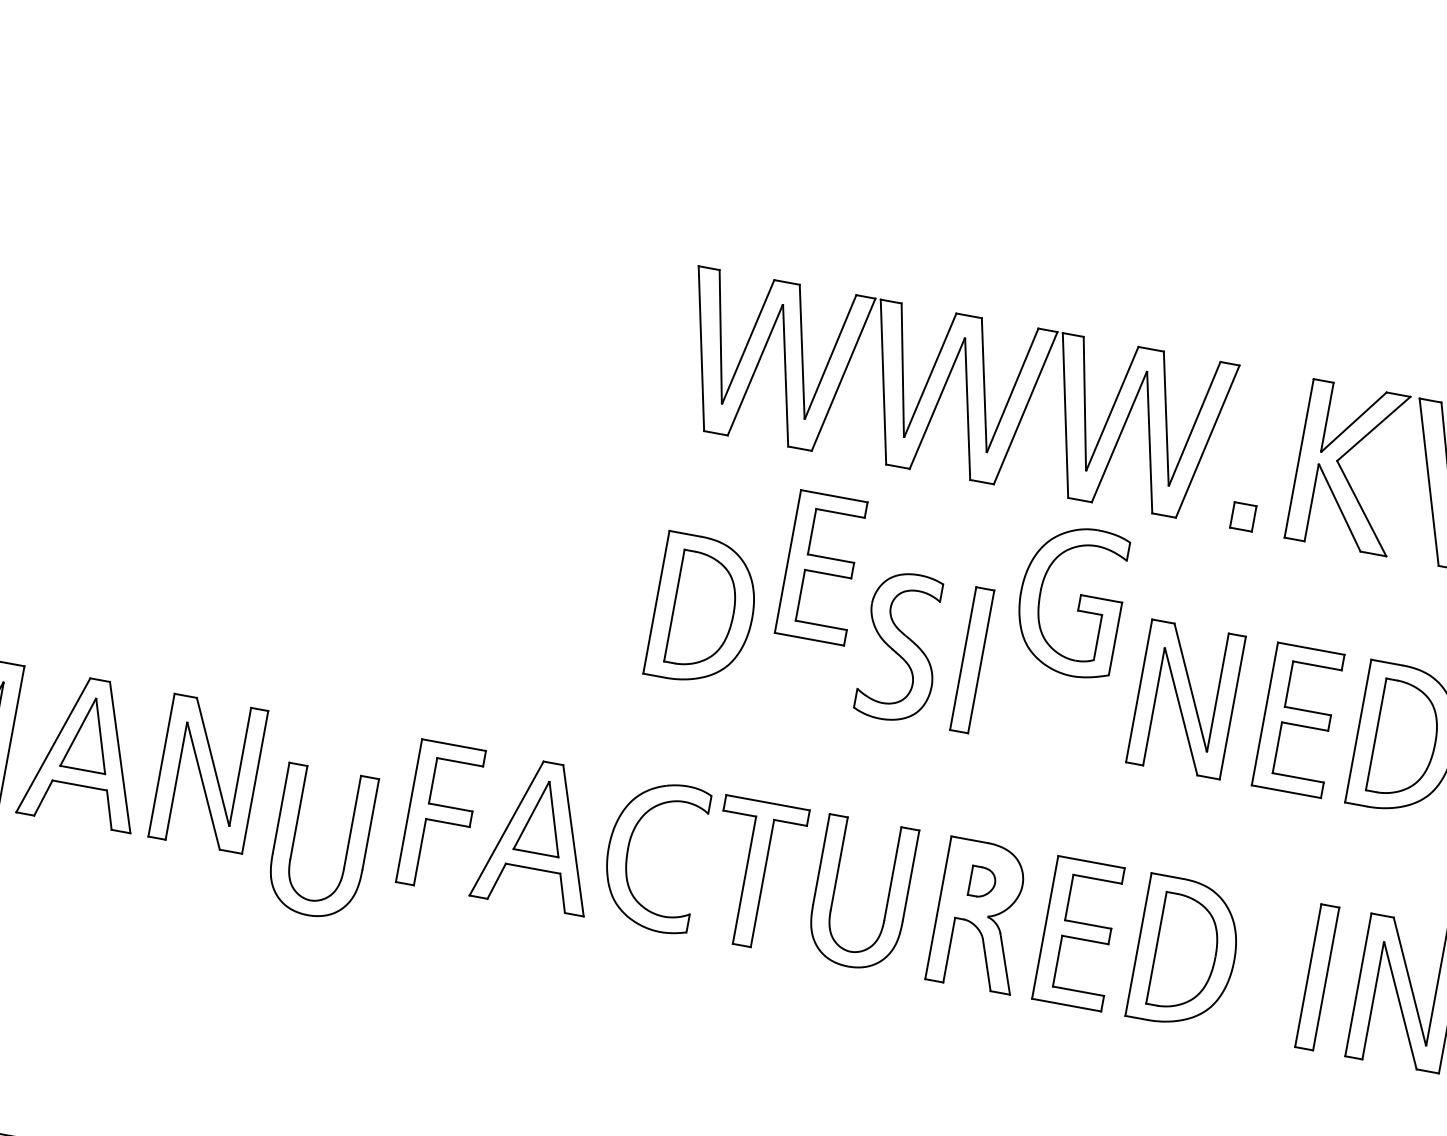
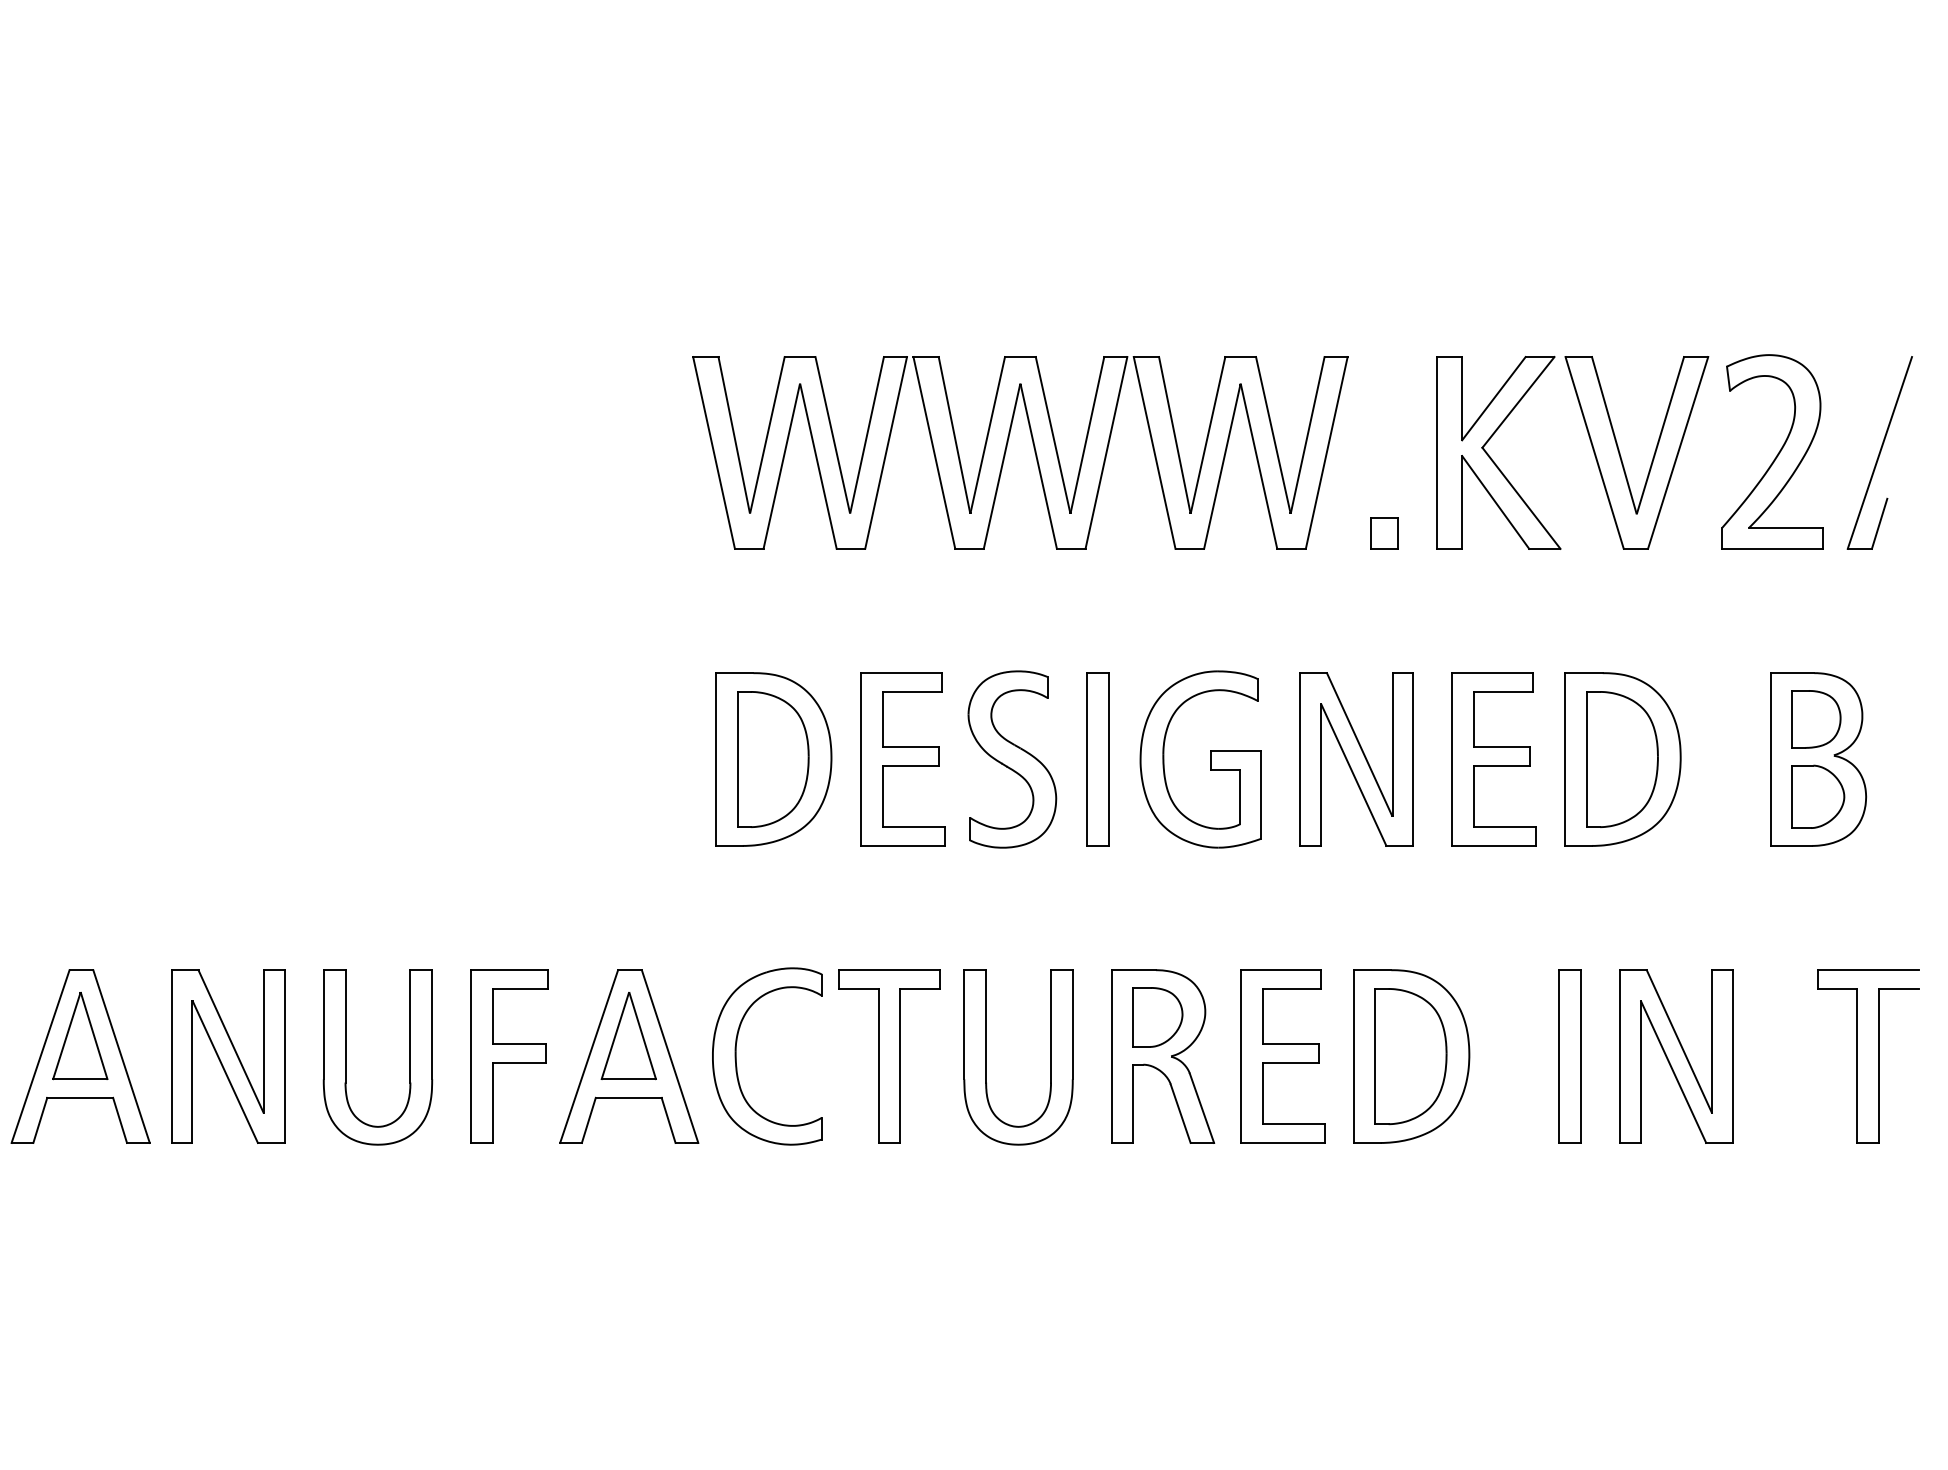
part: (822, 567) -> (902, 759), moved
part: (1078, 602) -> (1210, 759), moved
part: (294, 838) -> (346, 1057), moved
part: (982, 882) -> (1157, 1017), size x1.67

